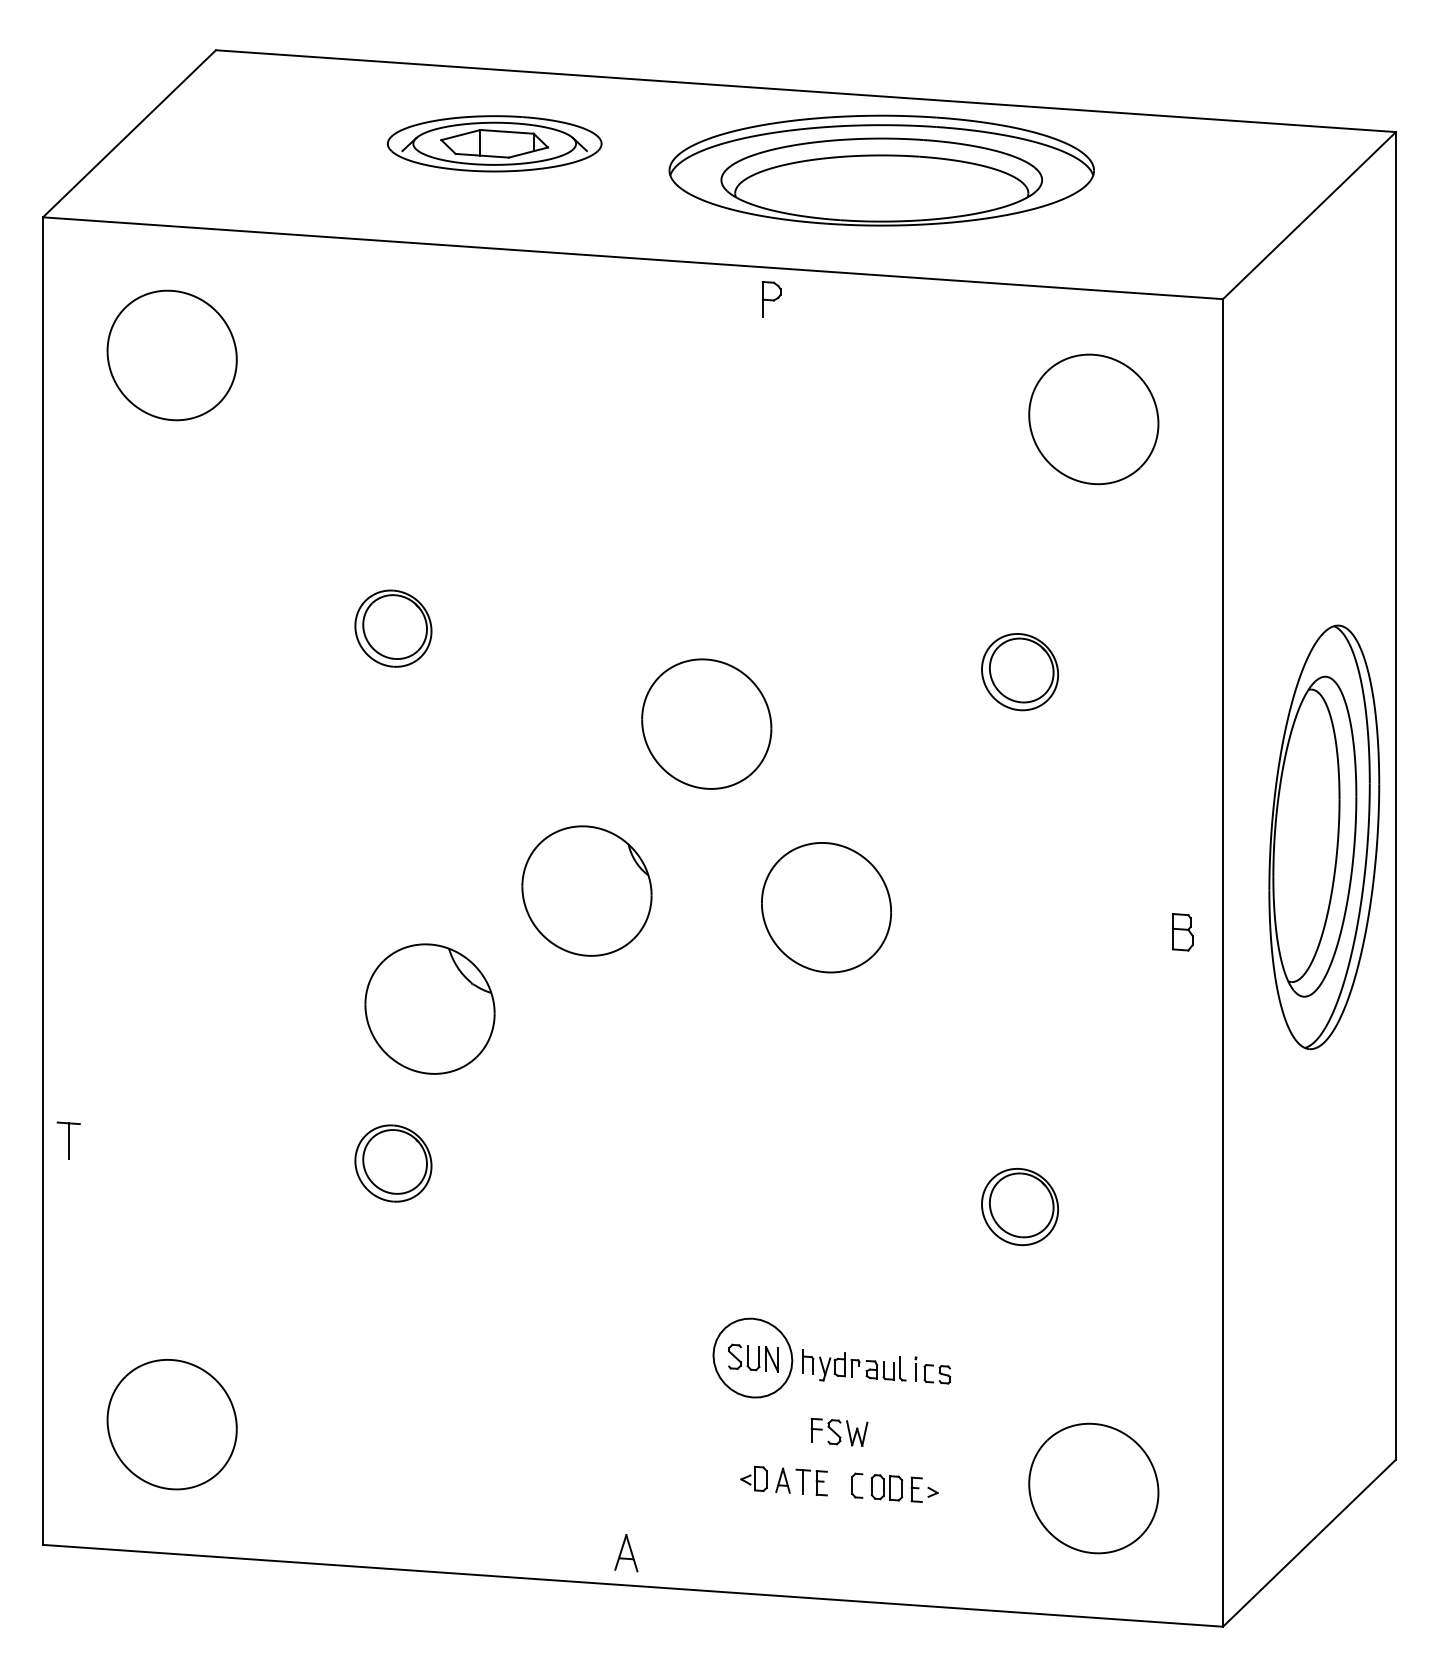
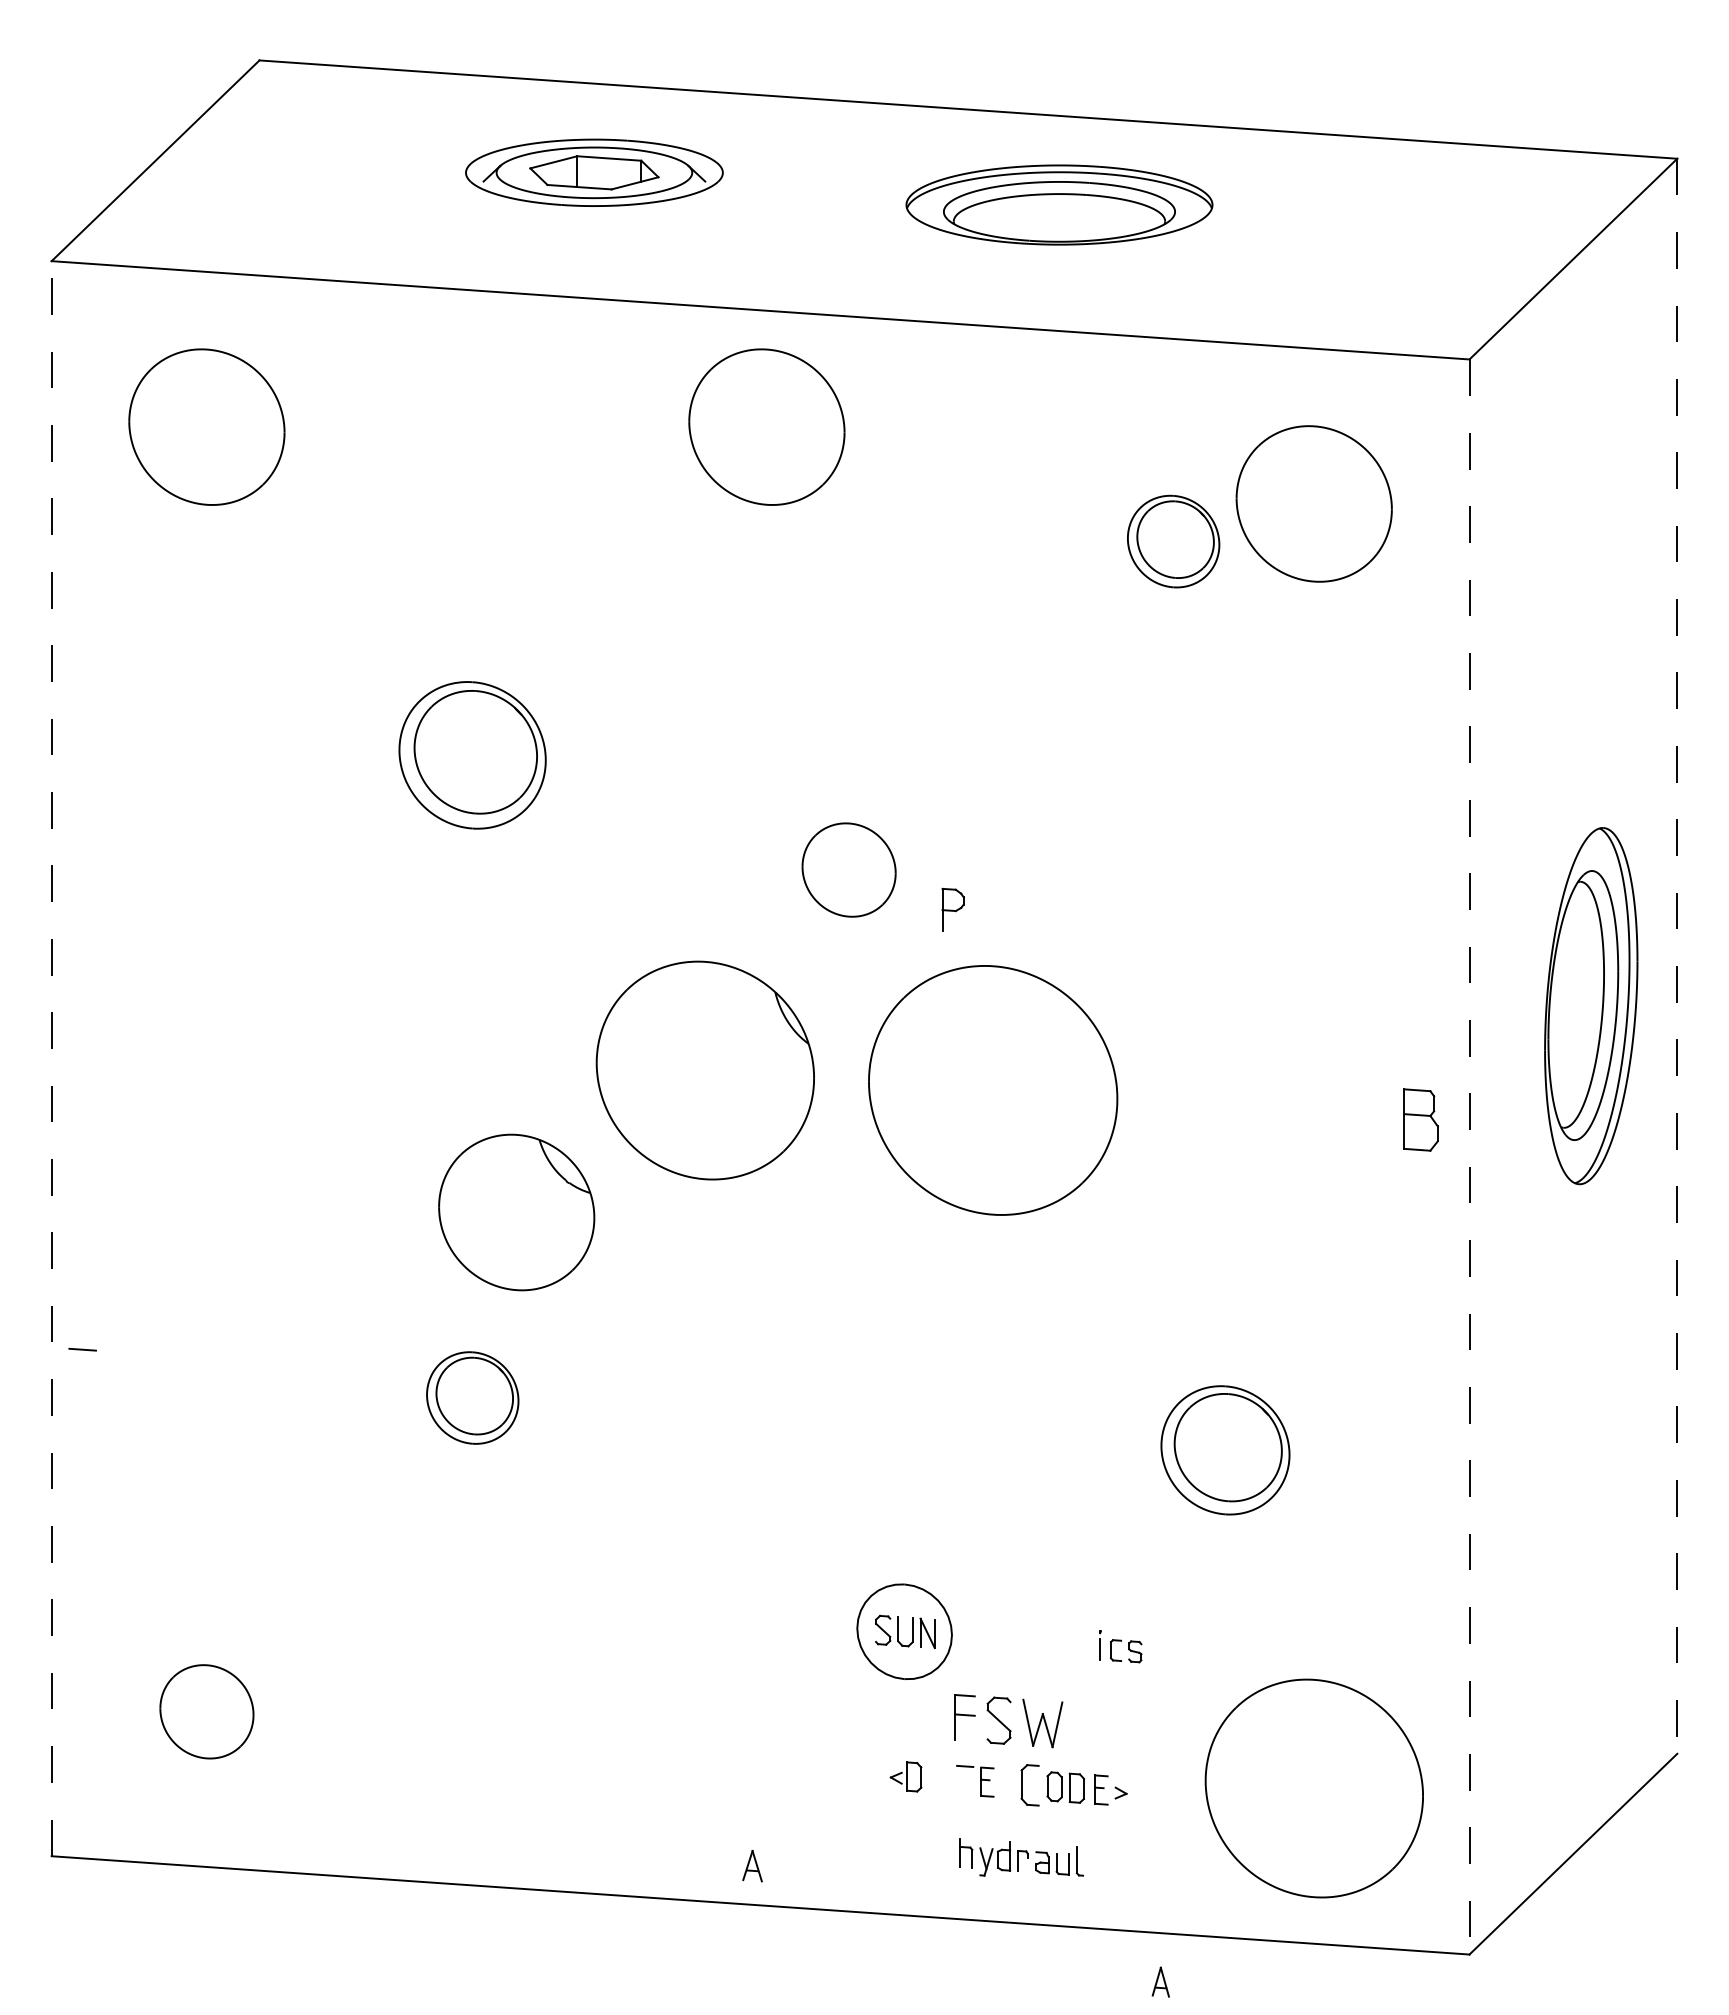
part: (881, 170) -> (1059, 204), size x0.6
part: (771, 299) -> (952, 909), moved
part: (637, 354) -> (766, 426), added
part: (393, 628) -> (472, 755), size x1.6
part: (1019, 672) -> (1173, 541), moved
part: (706, 723) -> (848, 869), size x0.6
line: (1396, 796) -> (1677, 956), solid -> dashed
part: (1324, 836) -> (1591, 1005), size x0.7
line: (42, 880) -> (51, 1058), solid -> dashed
part: (586, 890) -> (704, 1070), size x1.4
part: (826, 907) -> (992, 1090), size x1.6
part: (1183, 932) -> (1421, 1120), size x1.4
line: (1223, 963) -> (1469, 1157), solid -> dashed
line: (68, 1140) -> (82, 1370), removed
part: (1019, 1206) -> (1225, 1449), size x1.4
part: (854, 1365) -> (1021, 1857), moved
part: (171, 1424) -> (206, 1711), size x0.6
part: (839, 1431) -> (1008, 1720), size x1.6
part: (782, 1480) -> (1160, 1981), moved
line: (803, 1481) -> (965, 1780), removed
part: (856, 1485) -> (1029, 1784), size x1.4
part: (1093, 1488) -> (1313, 1788), size x1.4
part: (626, 1552) -> (752, 1865), size x0.7

